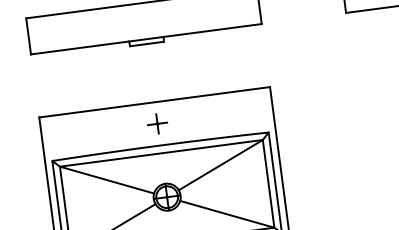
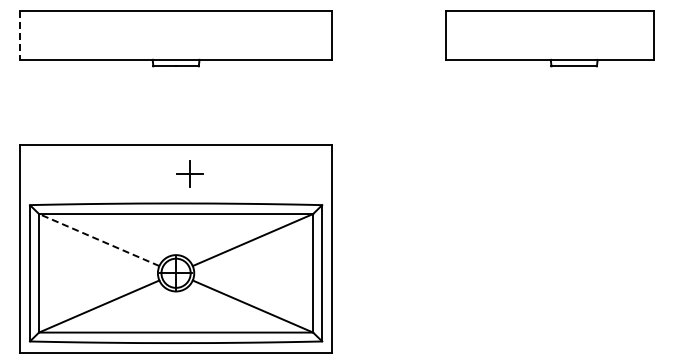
line: (28, 36) -> (20, 35), solid -> dashed
part: (157, 123) -> (189, 173), moved
line: (107, 180) -> (99, 240), solid -> dashed

